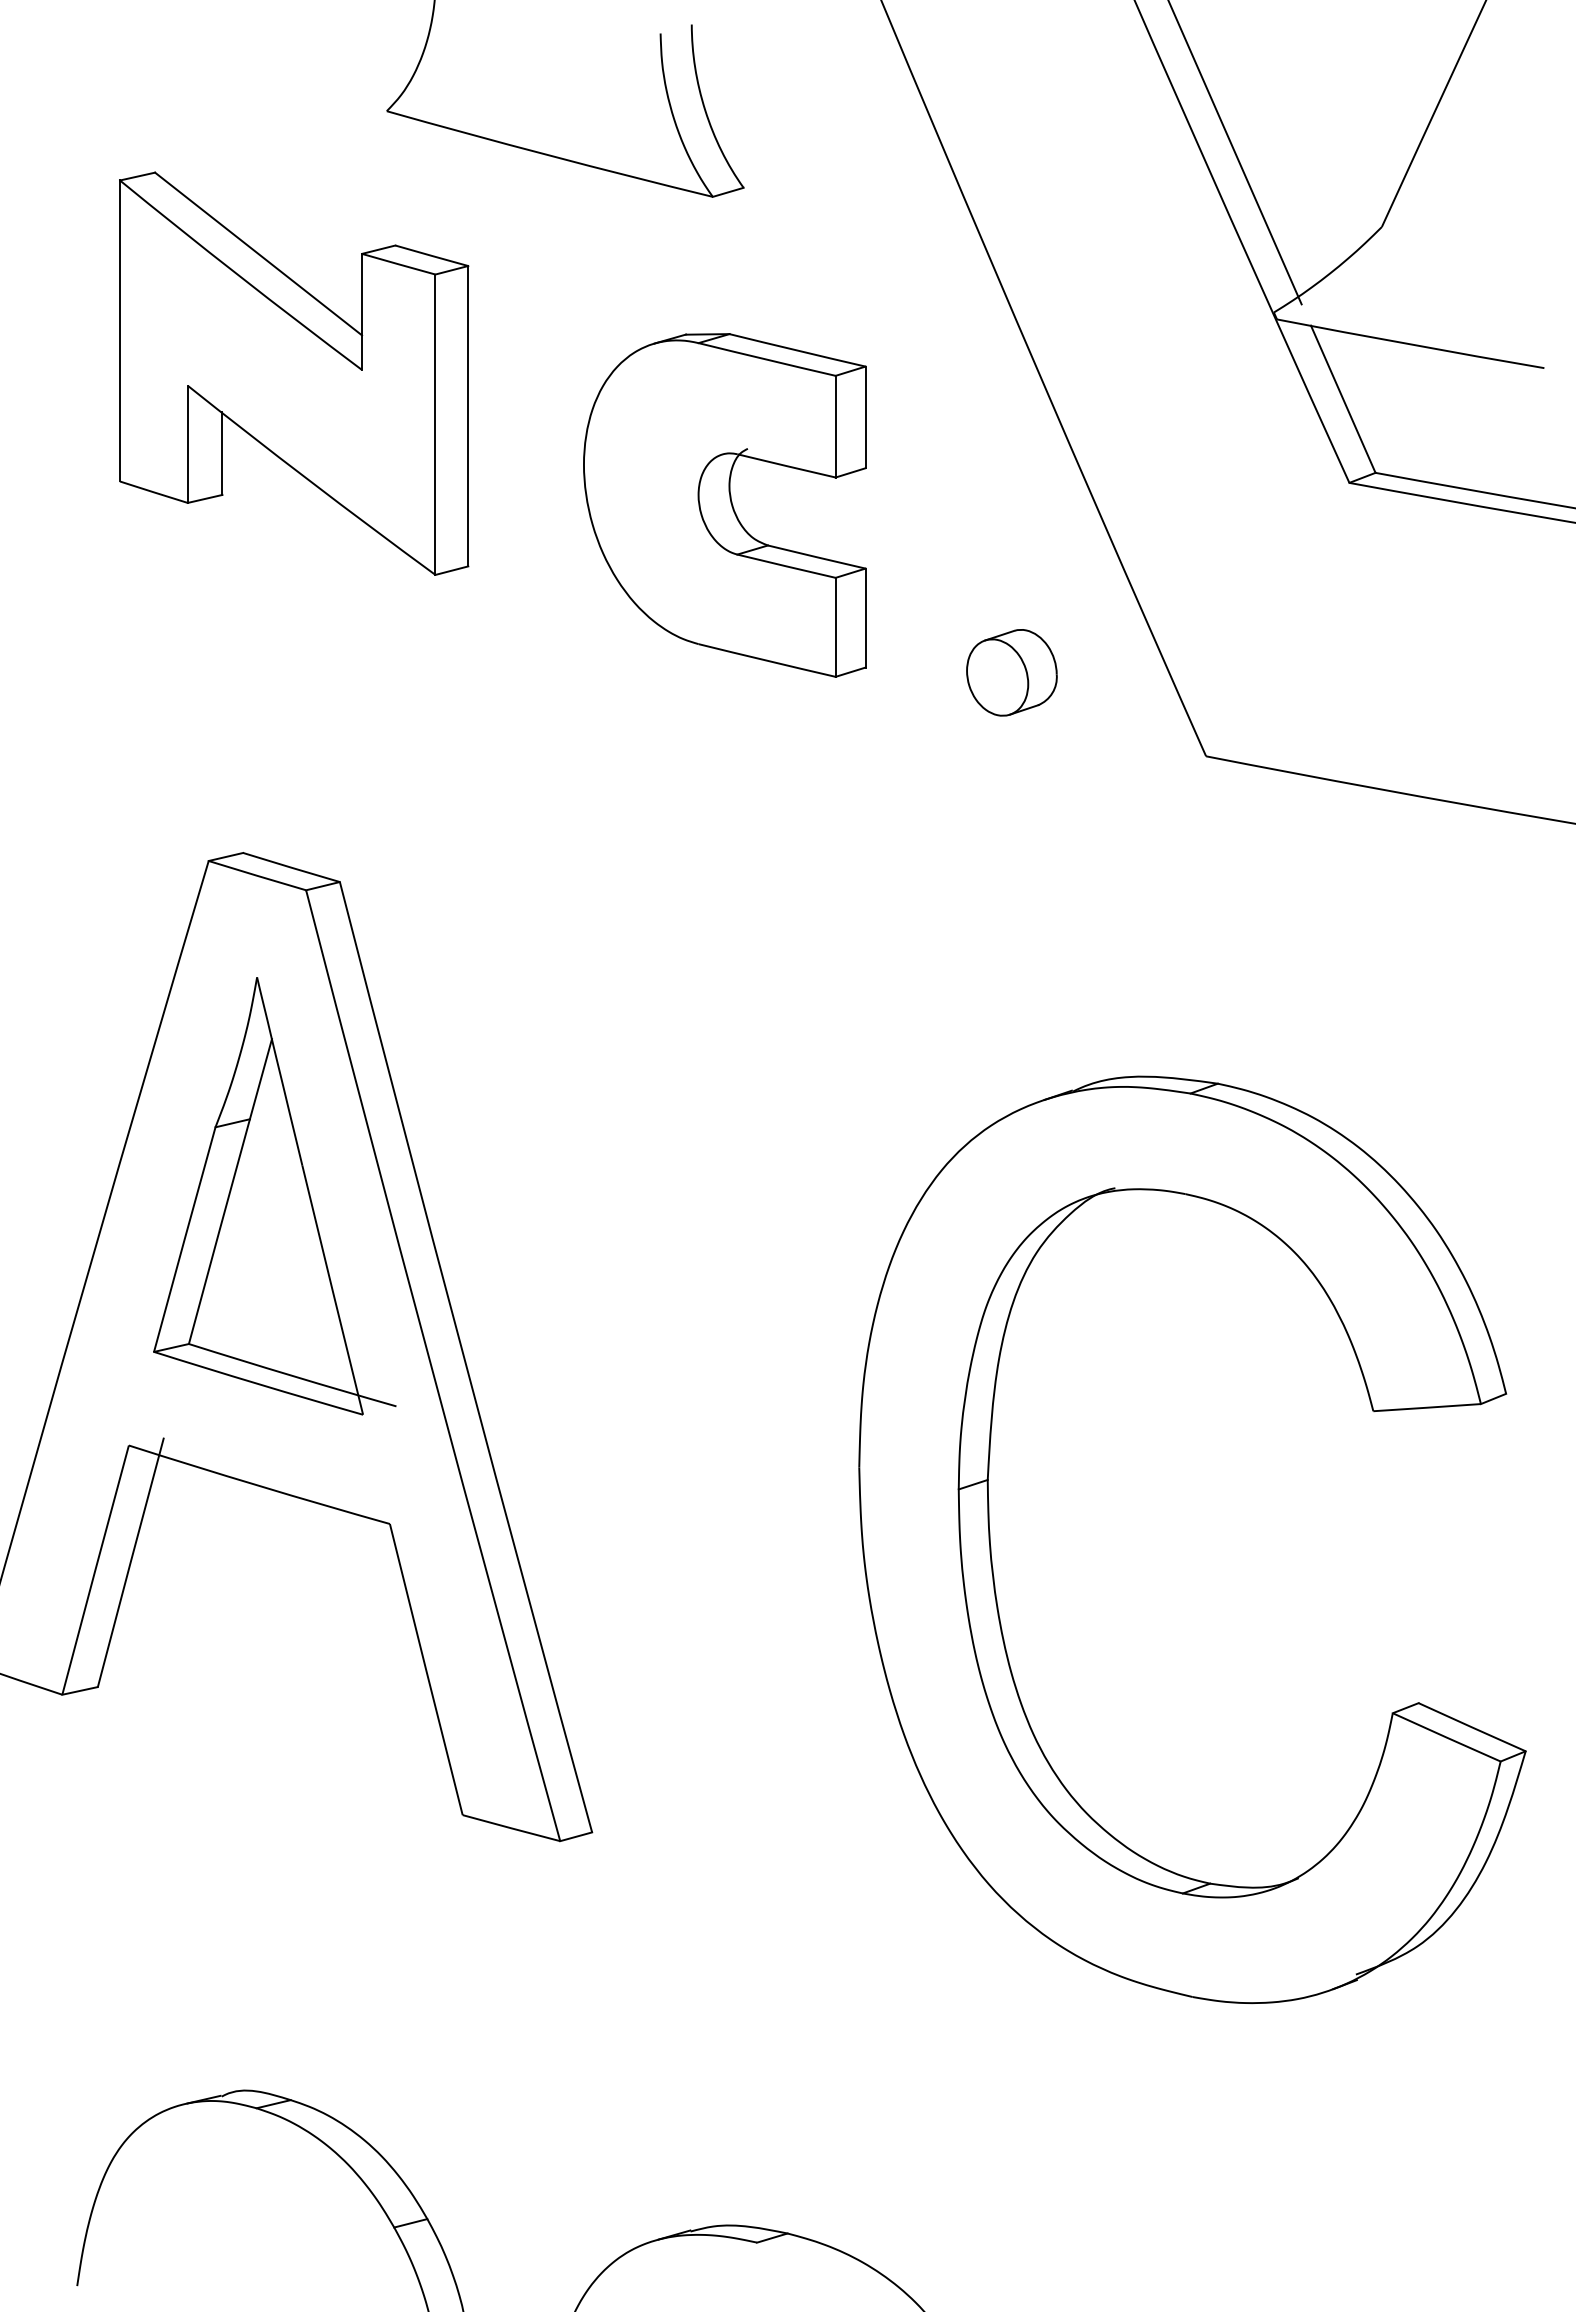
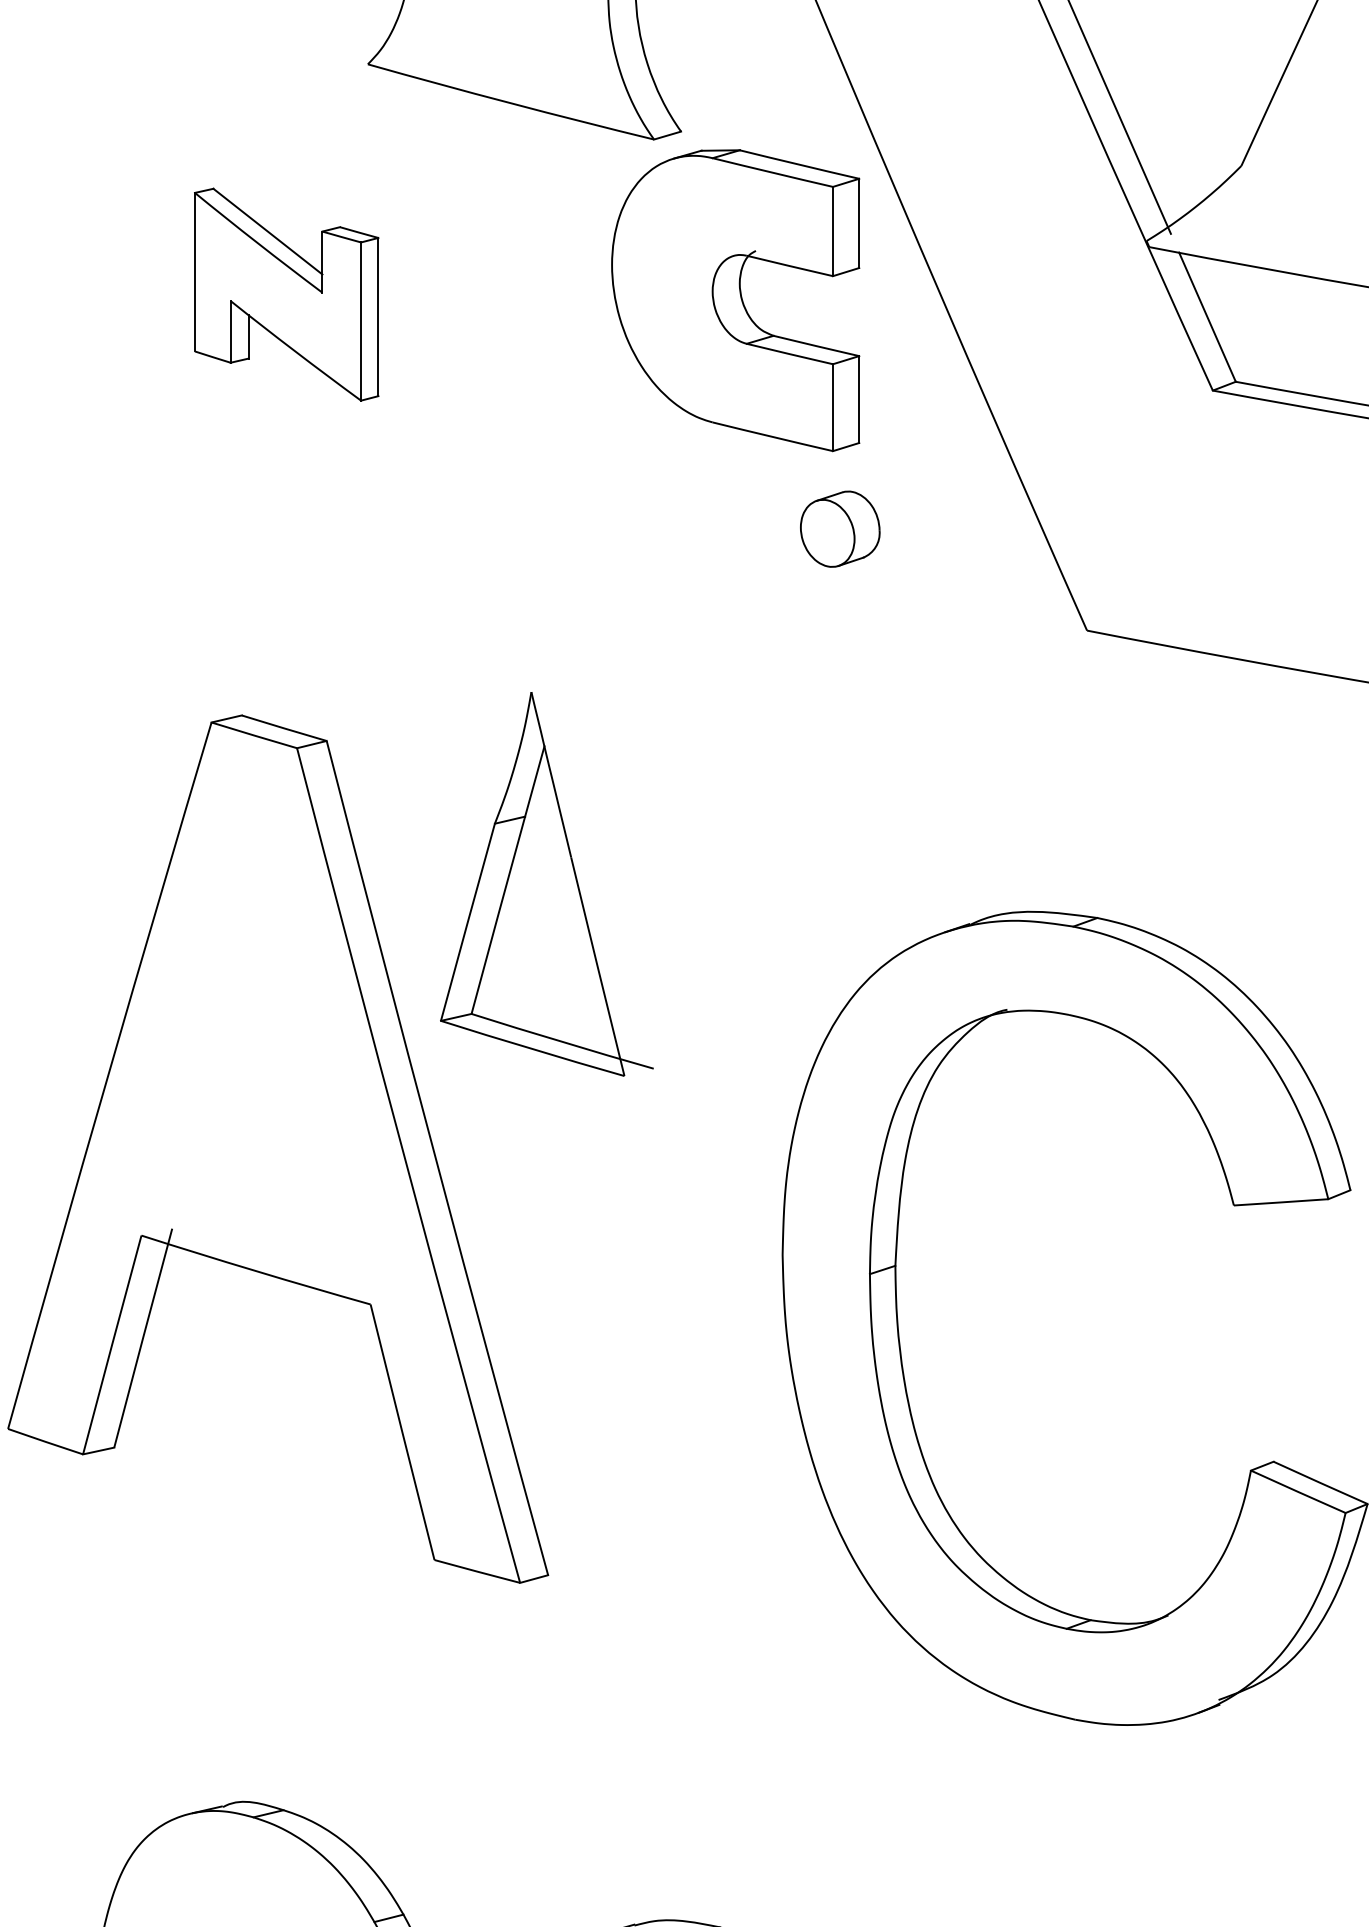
part: (294, 373) -> (286, 294), size x0.6
part: (724, 505) -> (735, 300), moved
part: (1011, 672) -> (839, 528), moved
part: (274, 1196) -> (546, 884), moved

